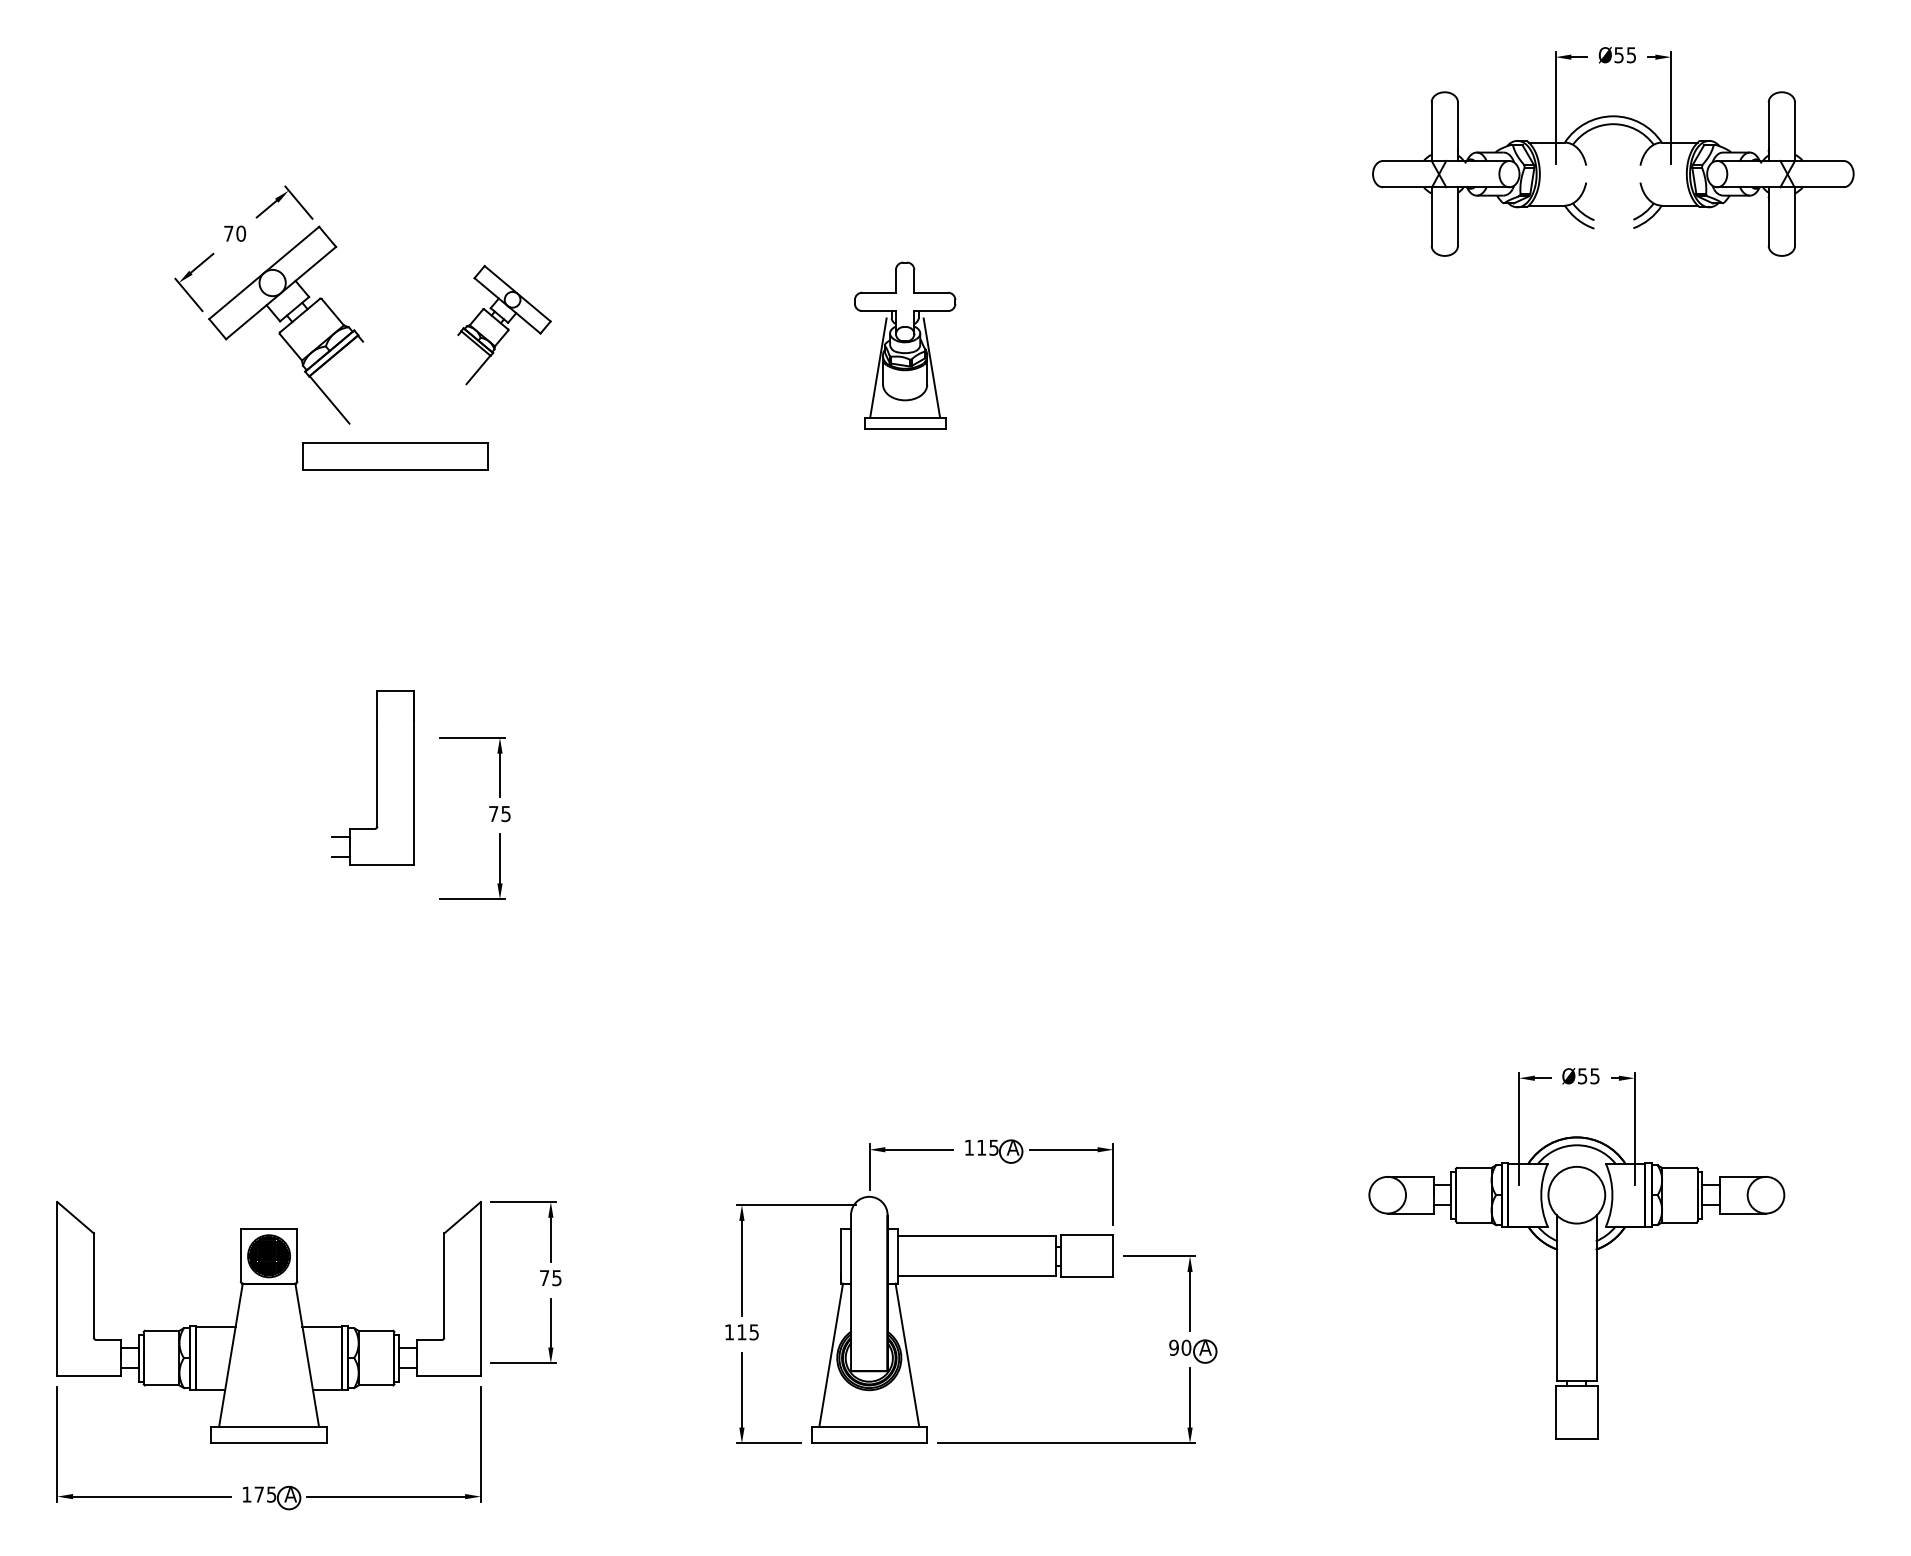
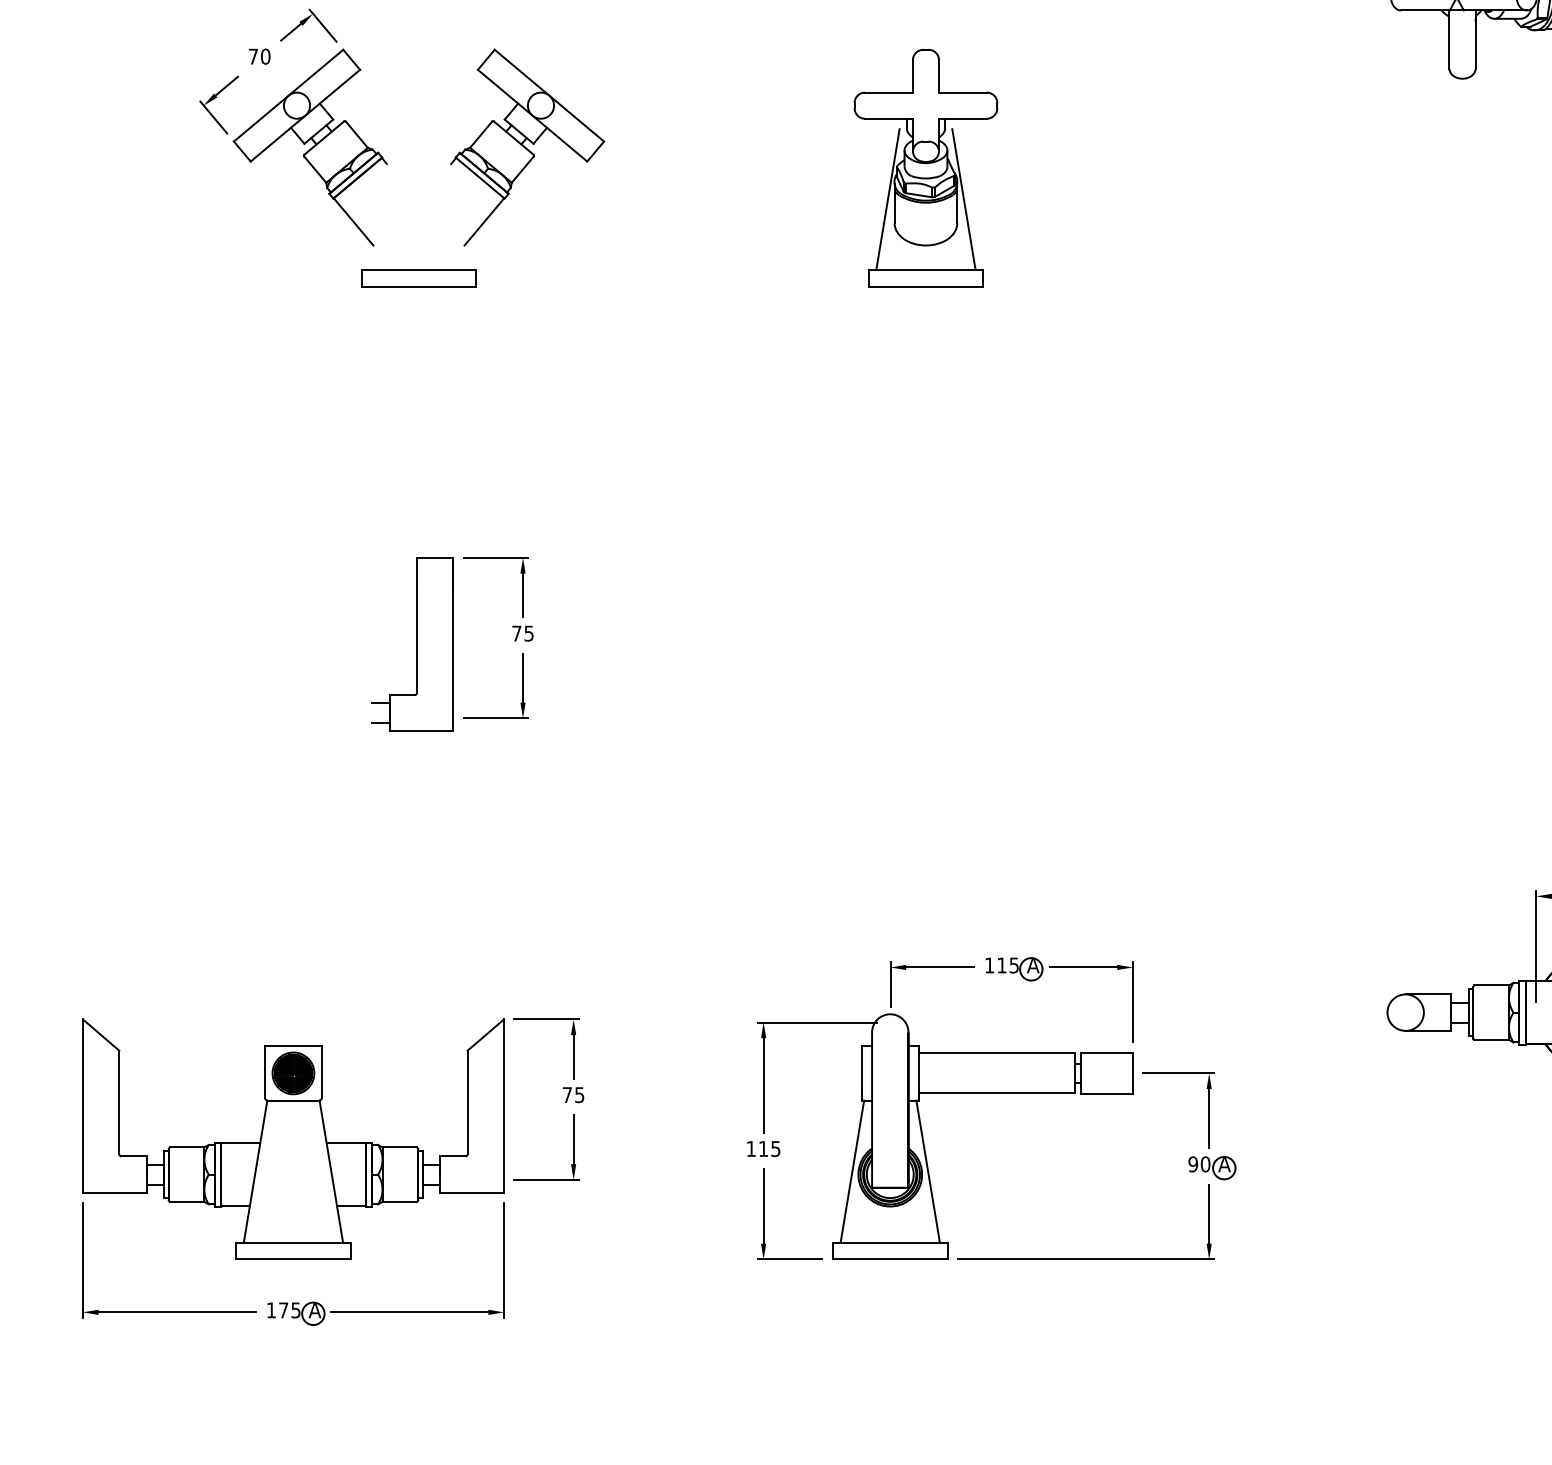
part: (504, 324) -> (527, 146), size x1.67
part: (904, 345) -> (925, 167), size x1.43
part: (395, 456) -> (419, 278), size x0.62
part: (372, 777) -> (412, 644), moved

